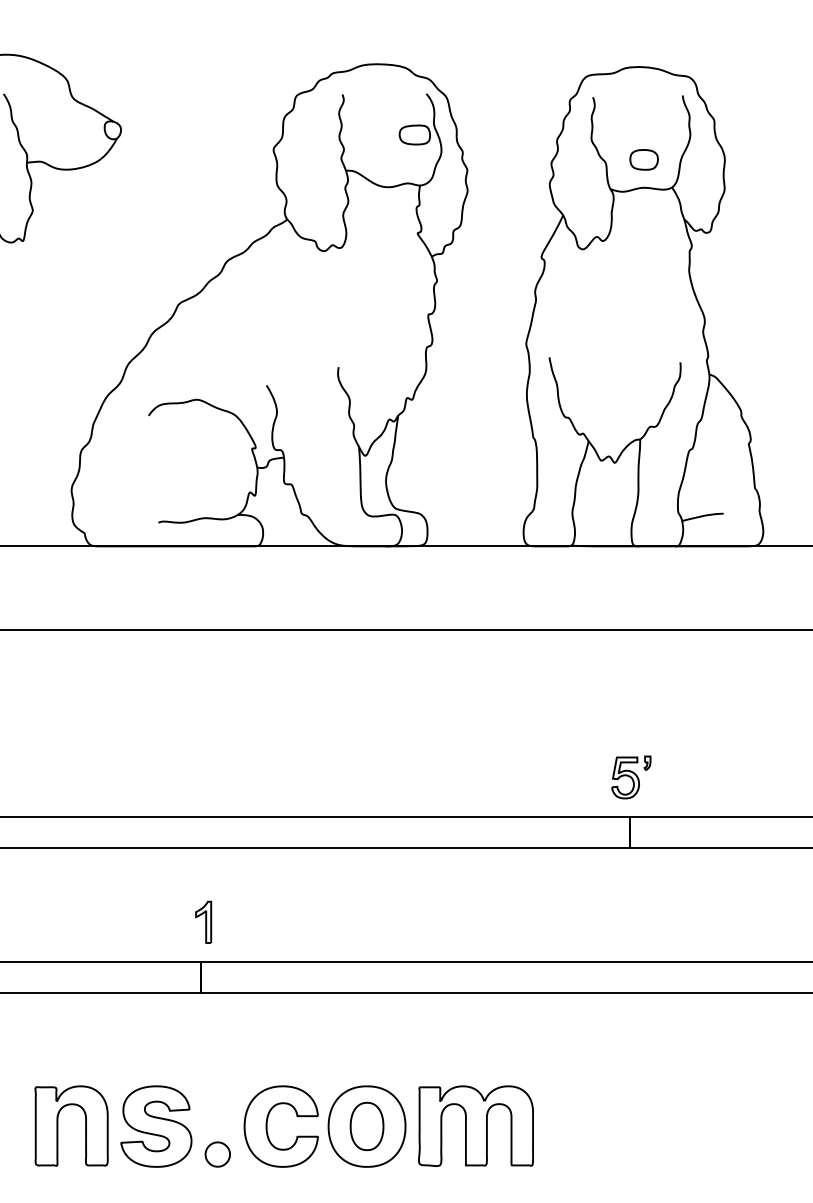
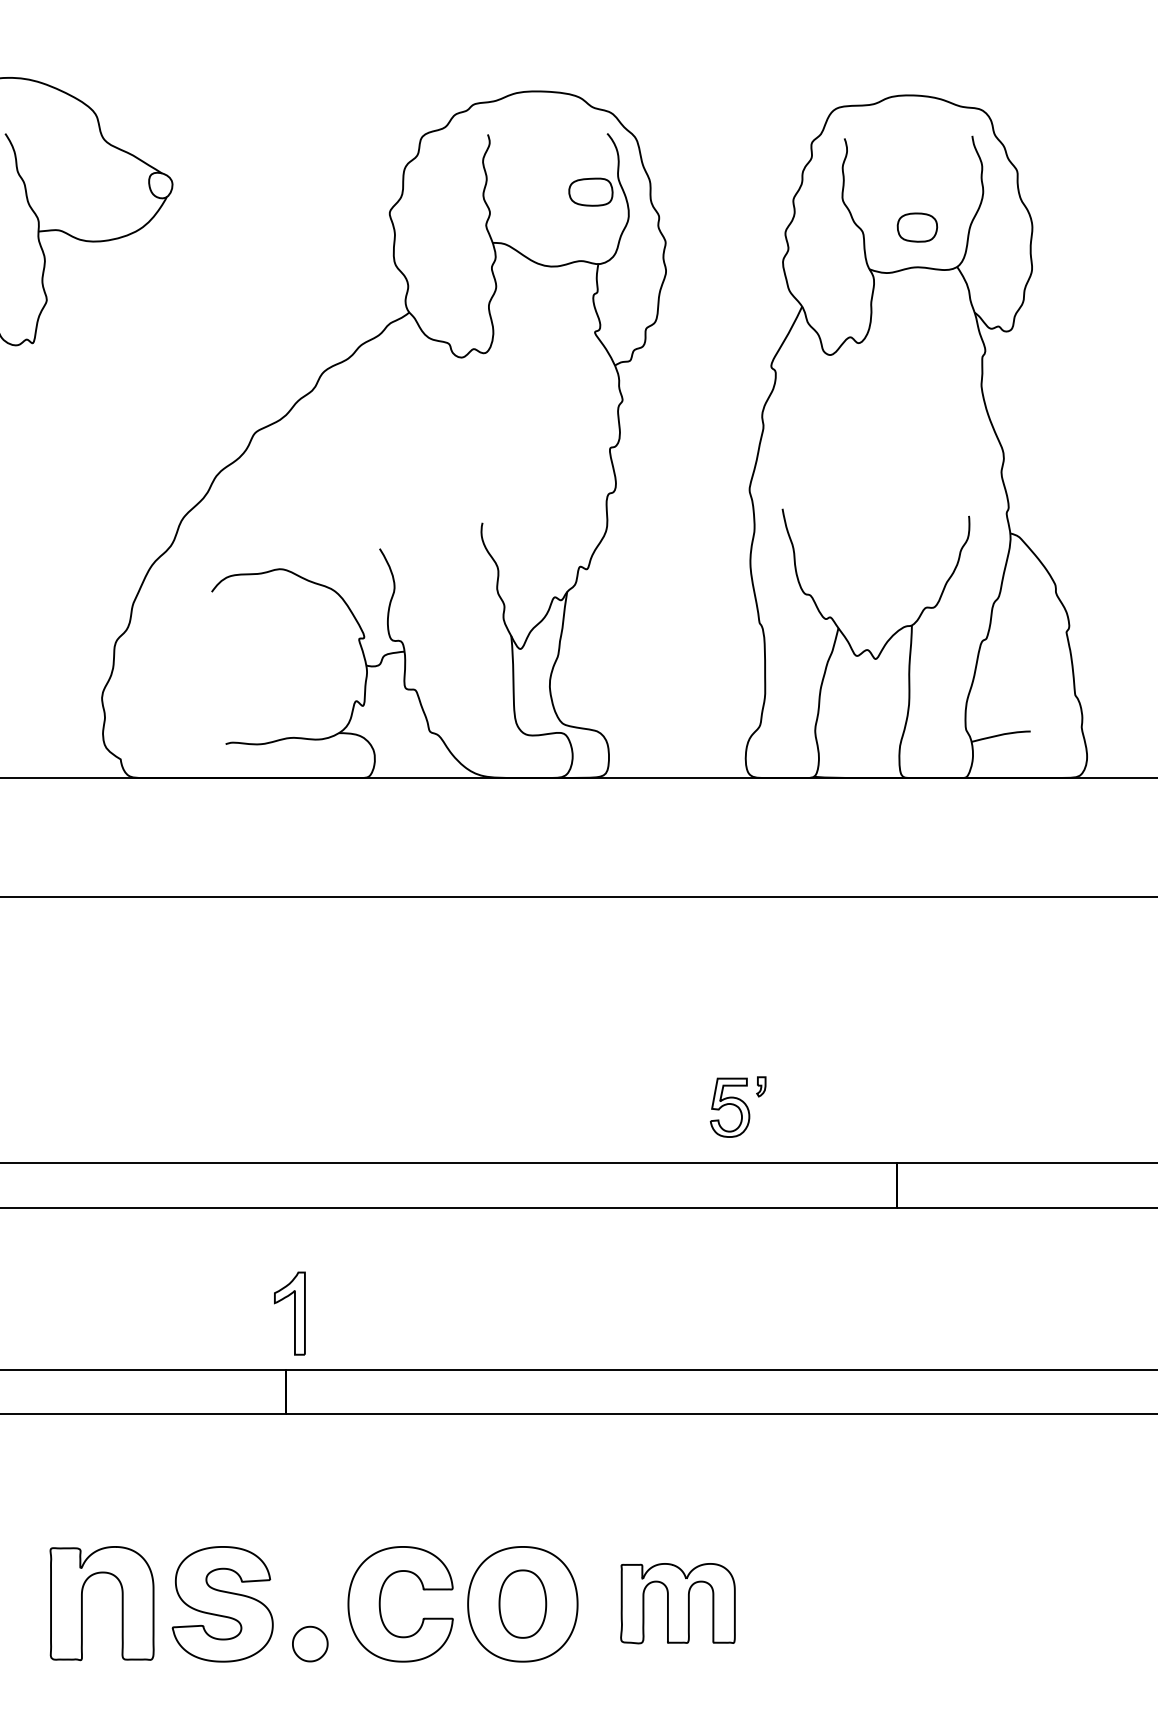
part: (631, 777) -> (738, 1107), moved
part: (203, 921) -> (289, 1312), size x1.4
part: (475, 1125) -> (677, 1602), size x0.7

